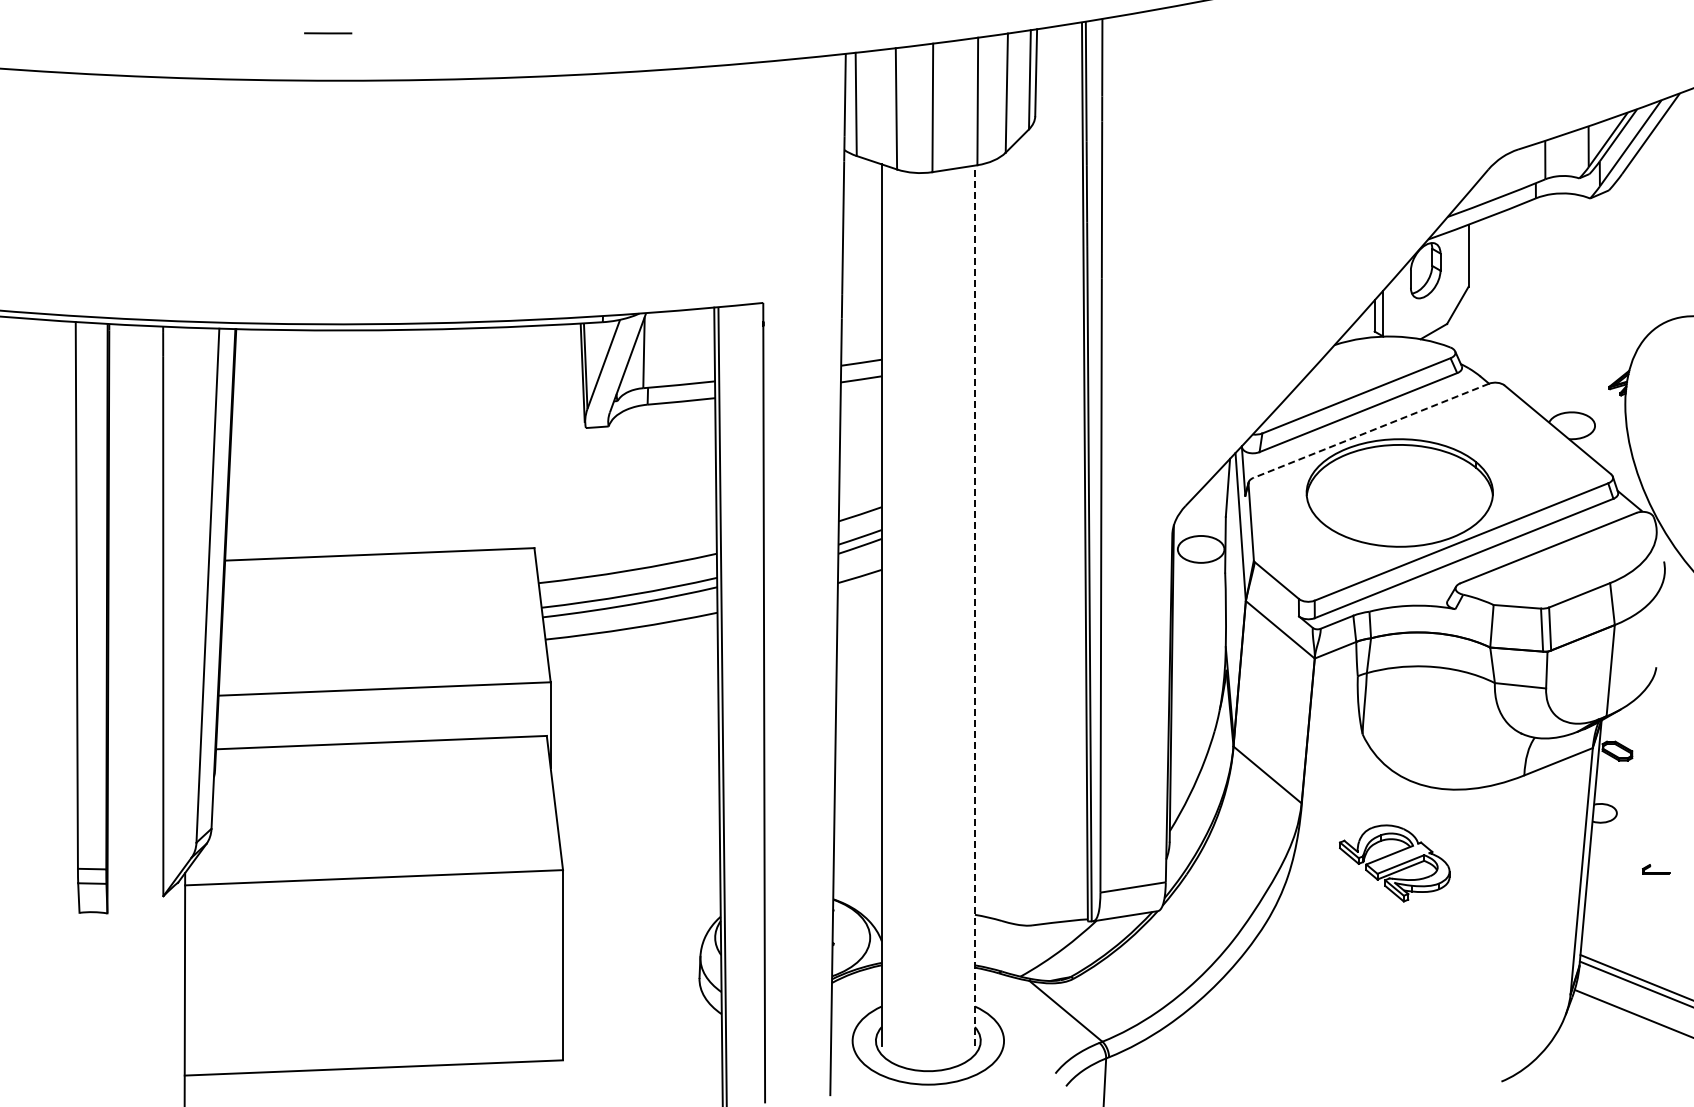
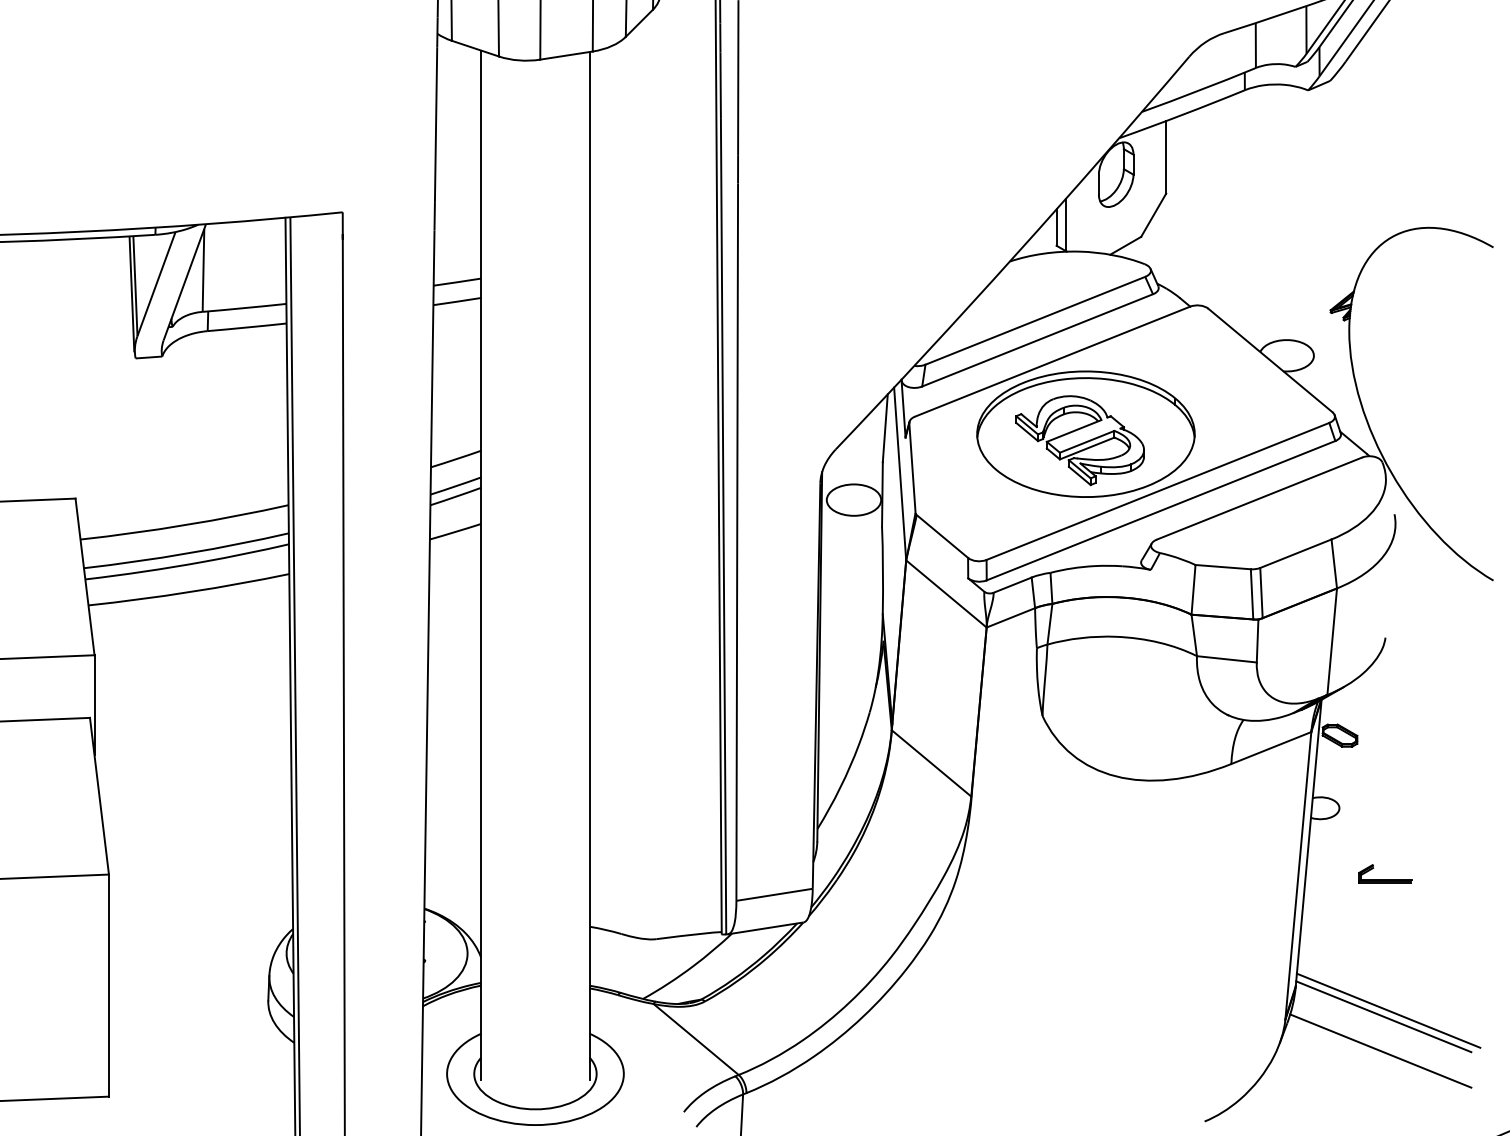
line: (1371, 430) -> (1052, 361), dashed -> solid
line: (974, 605) -> (589, 565), dashed -> solid
part: (1394, 863) -> (1079, 440), moved
part: (1656, 869) -> (1385, 873), size x1.67

